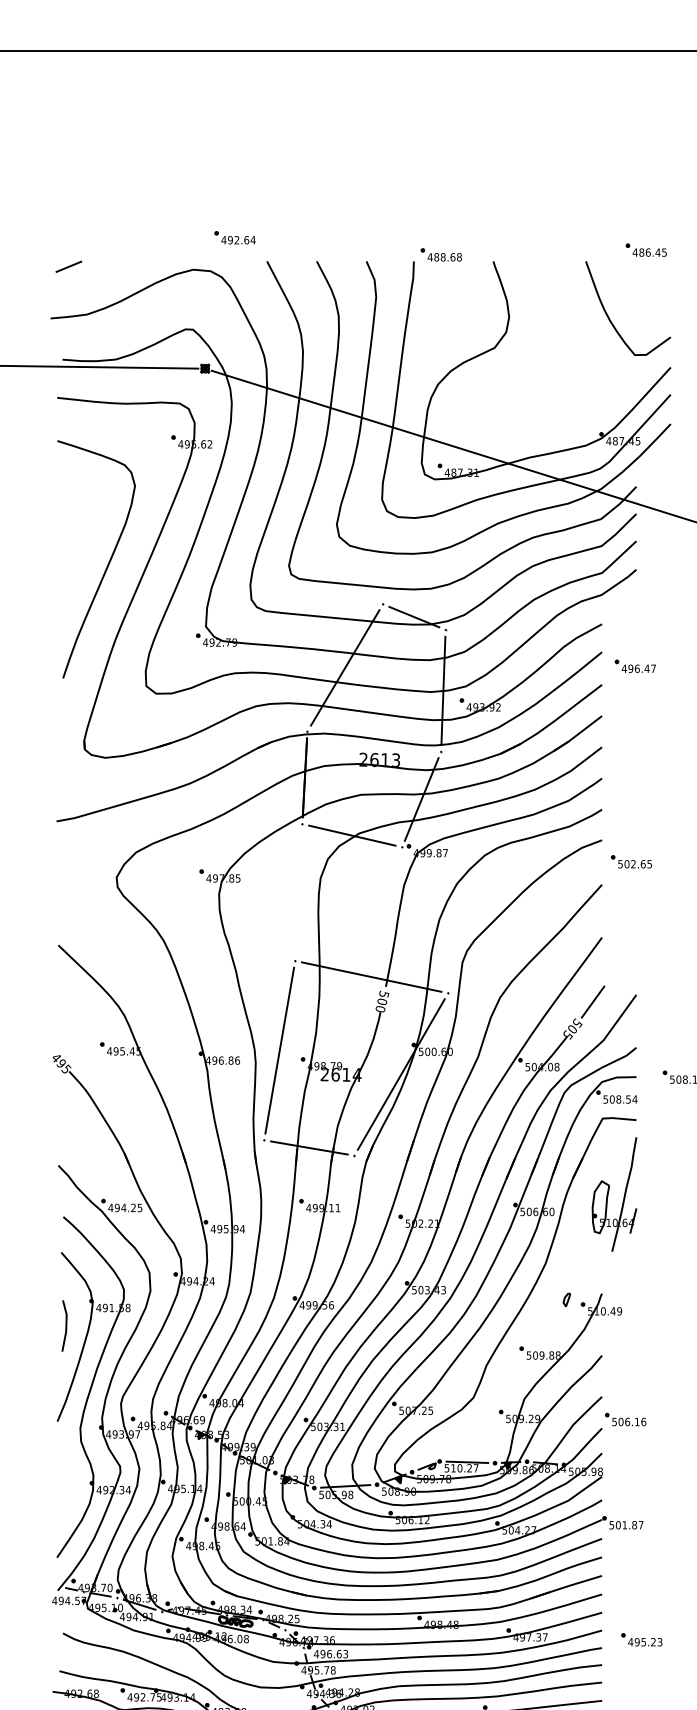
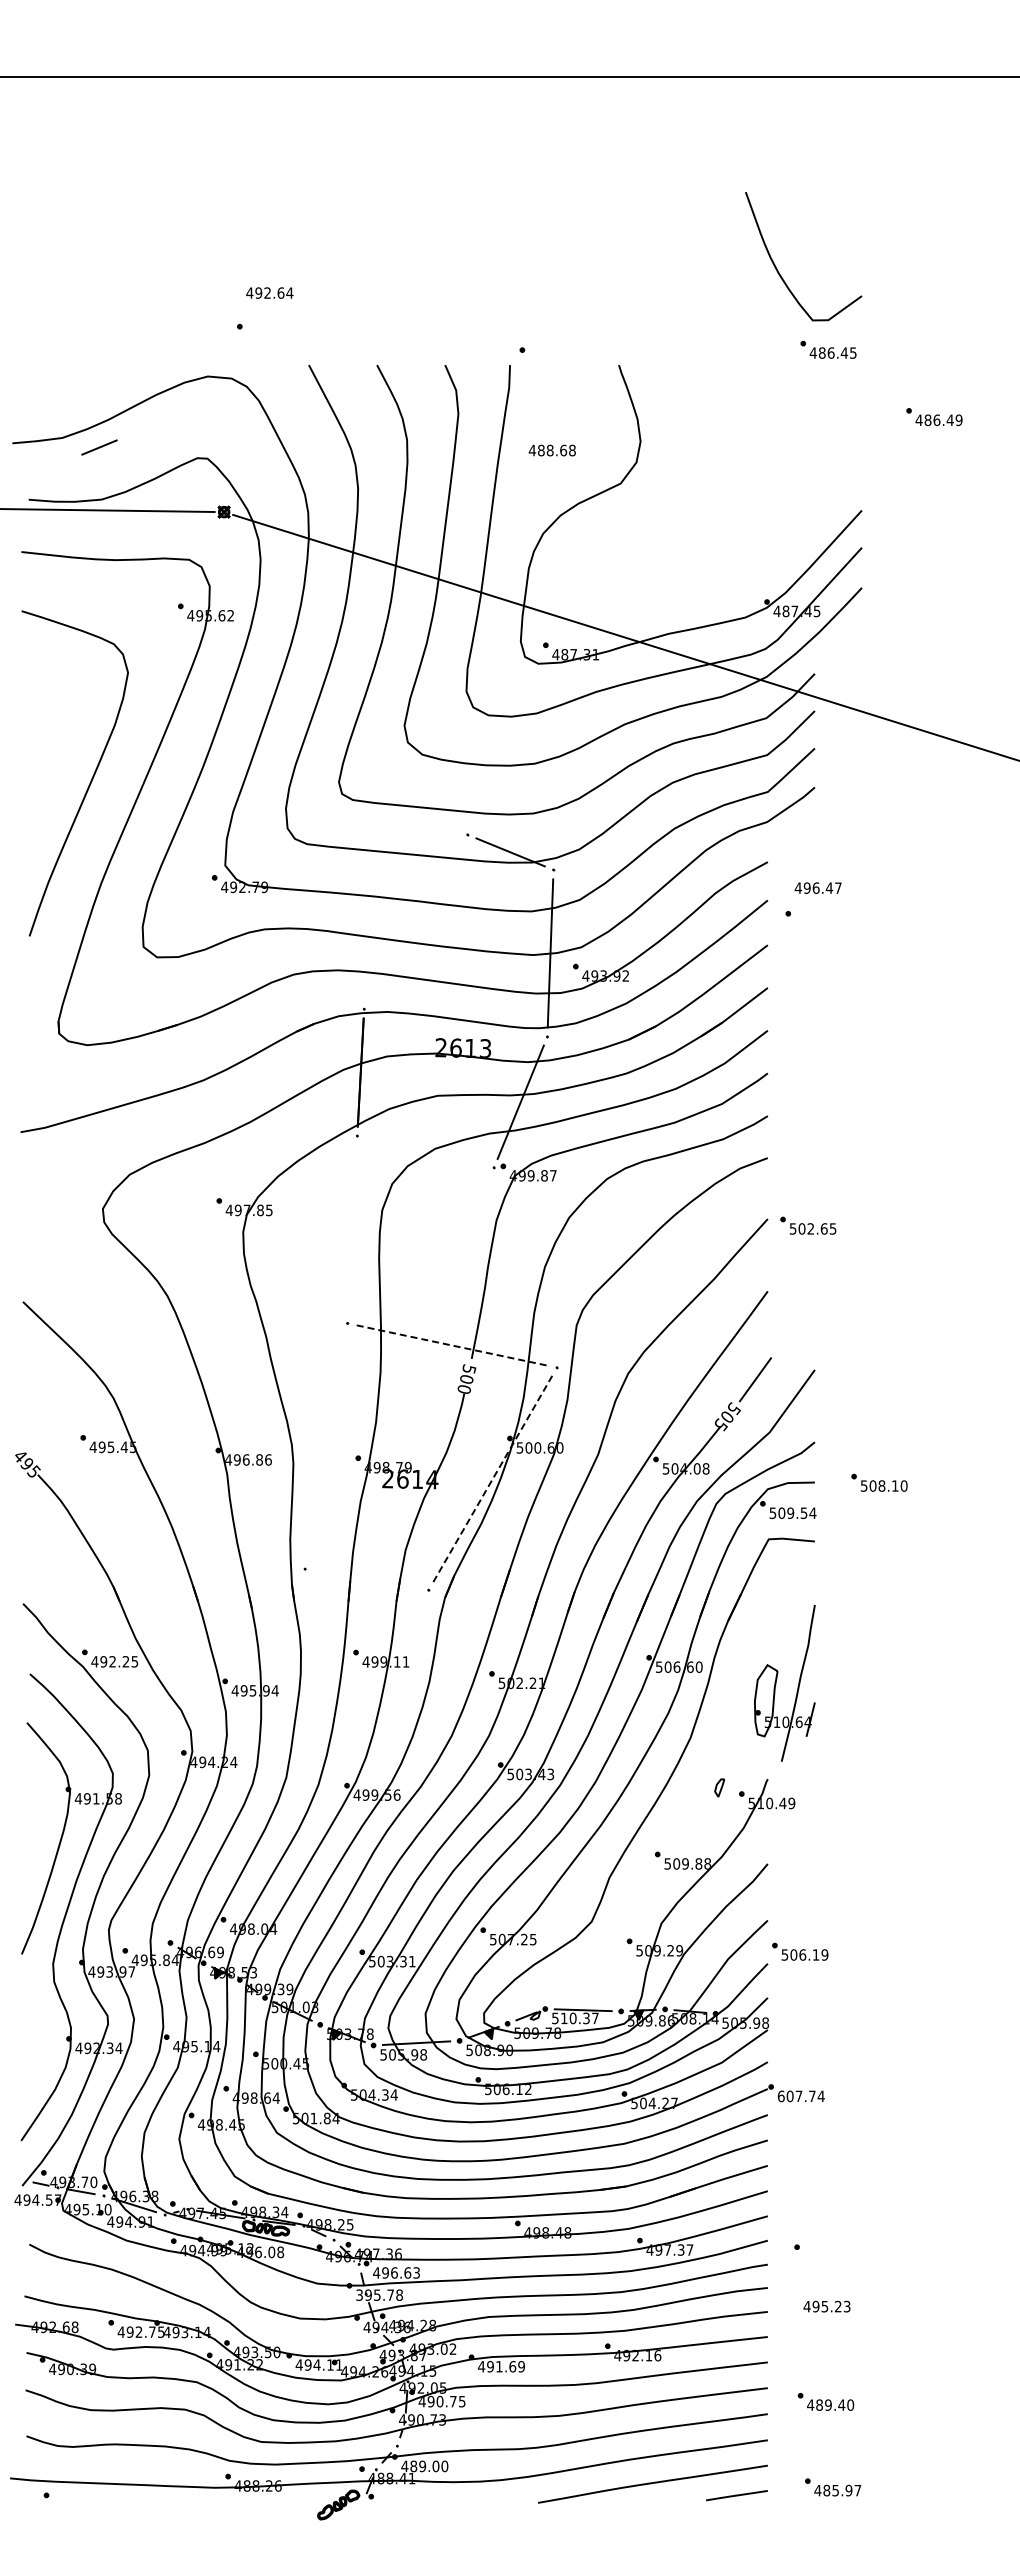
text: (238, 239) -> (269, 292), moved
text: (444, 257) -> (551, 450), moved
line: (68, 266) -> (99, 447), moved
curve: (609, 317) -> (777, 268), moved
line: (344, 667) -> (415, 921), removed
text: (638, 668) -> (817, 887), moved
line: (352, 835) -> (425, 1151), removed
part: (631, 861) -> (808, 1225), moved
line: (371, 977) -> (452, 1345), solid -> dashed
line: (279, 1050) -> (325, 1445), removed
line: (401, 1074) -> (493, 1478), solid -> dashed
text: (618, 1098) -> (790, 1512), 508.54 -> 509.54
line: (309, 1147) -> (366, 1579), removed
part: (609, 1191) -> (777, 1679), moved
text: (123, 1207) -> (112, 1661), 494.25 -> 492.25
line: (66, 1326) -> (33, 1823), removed
text: (643, 1421) -> (824, 1954), 506.16 -> 506.19
text: (469, 1468) -> (586, 2018), 510.27 -> 510.37
text: (625, 1525) -> (800, 2096), 501.87 -> 607.74
text: (644, 1642) -> (826, 2306), moved
text: (303, 1669) -> (359, 2294), 495.78 -> 395.78

